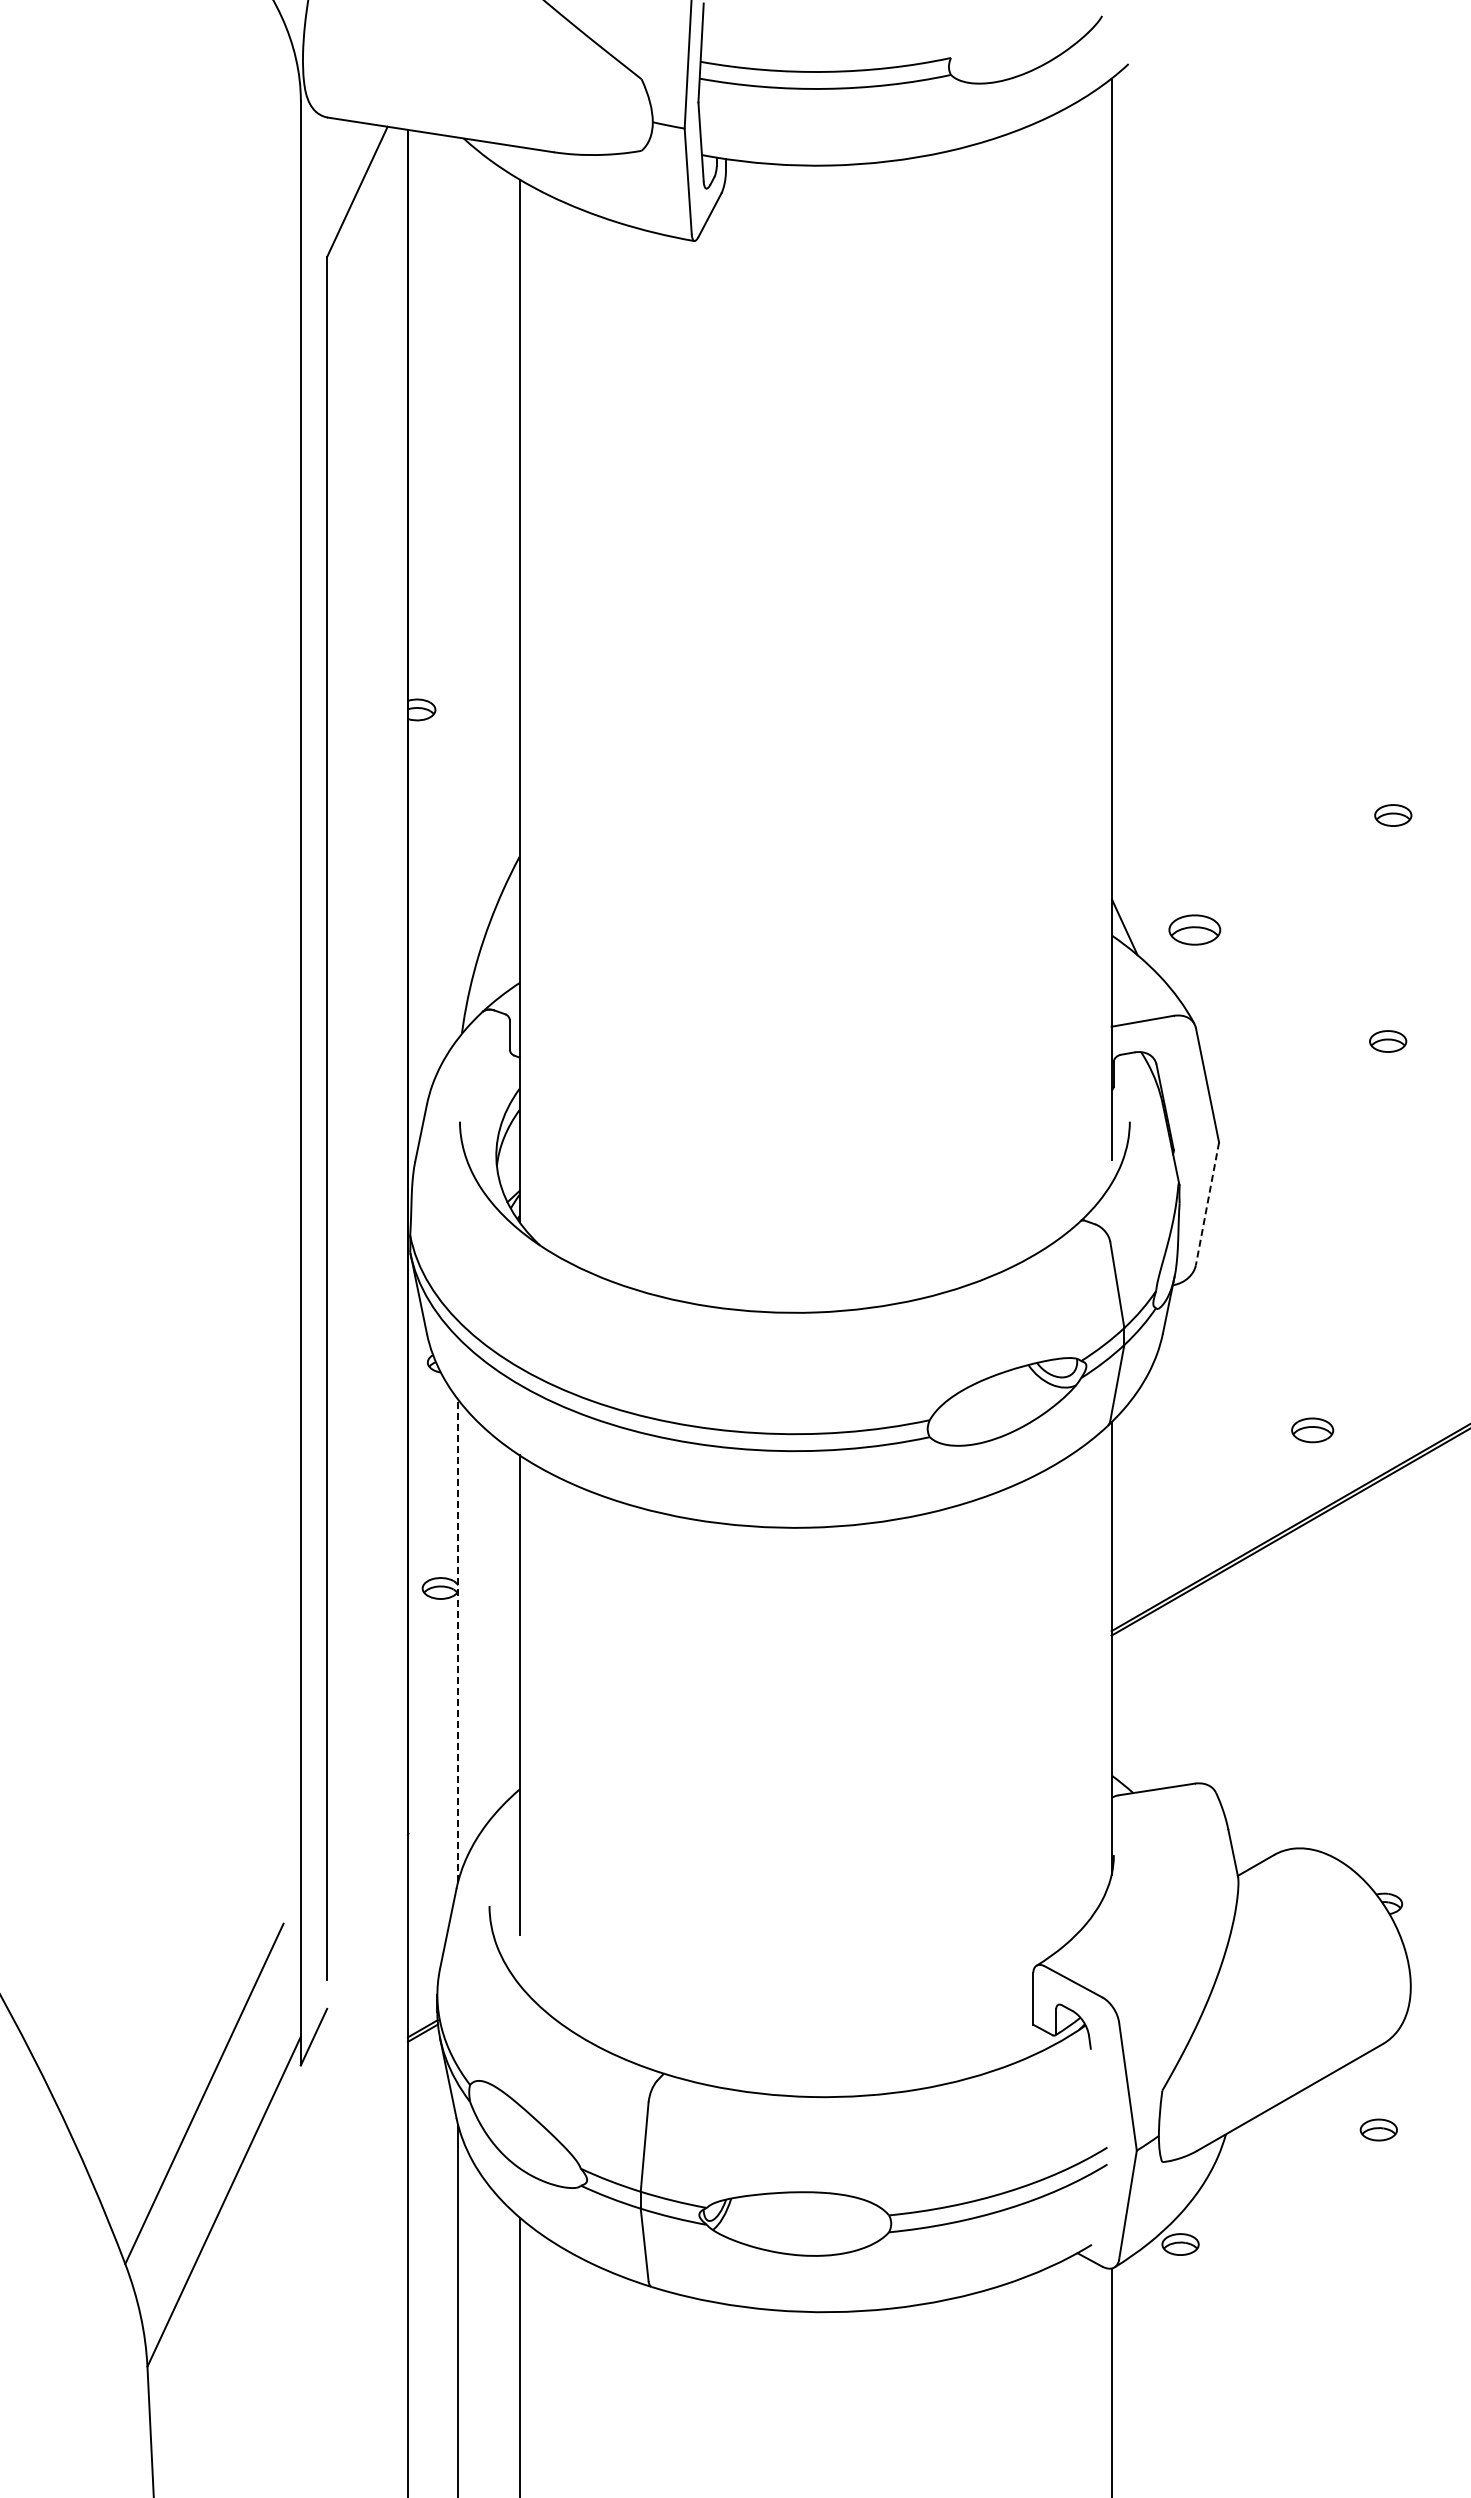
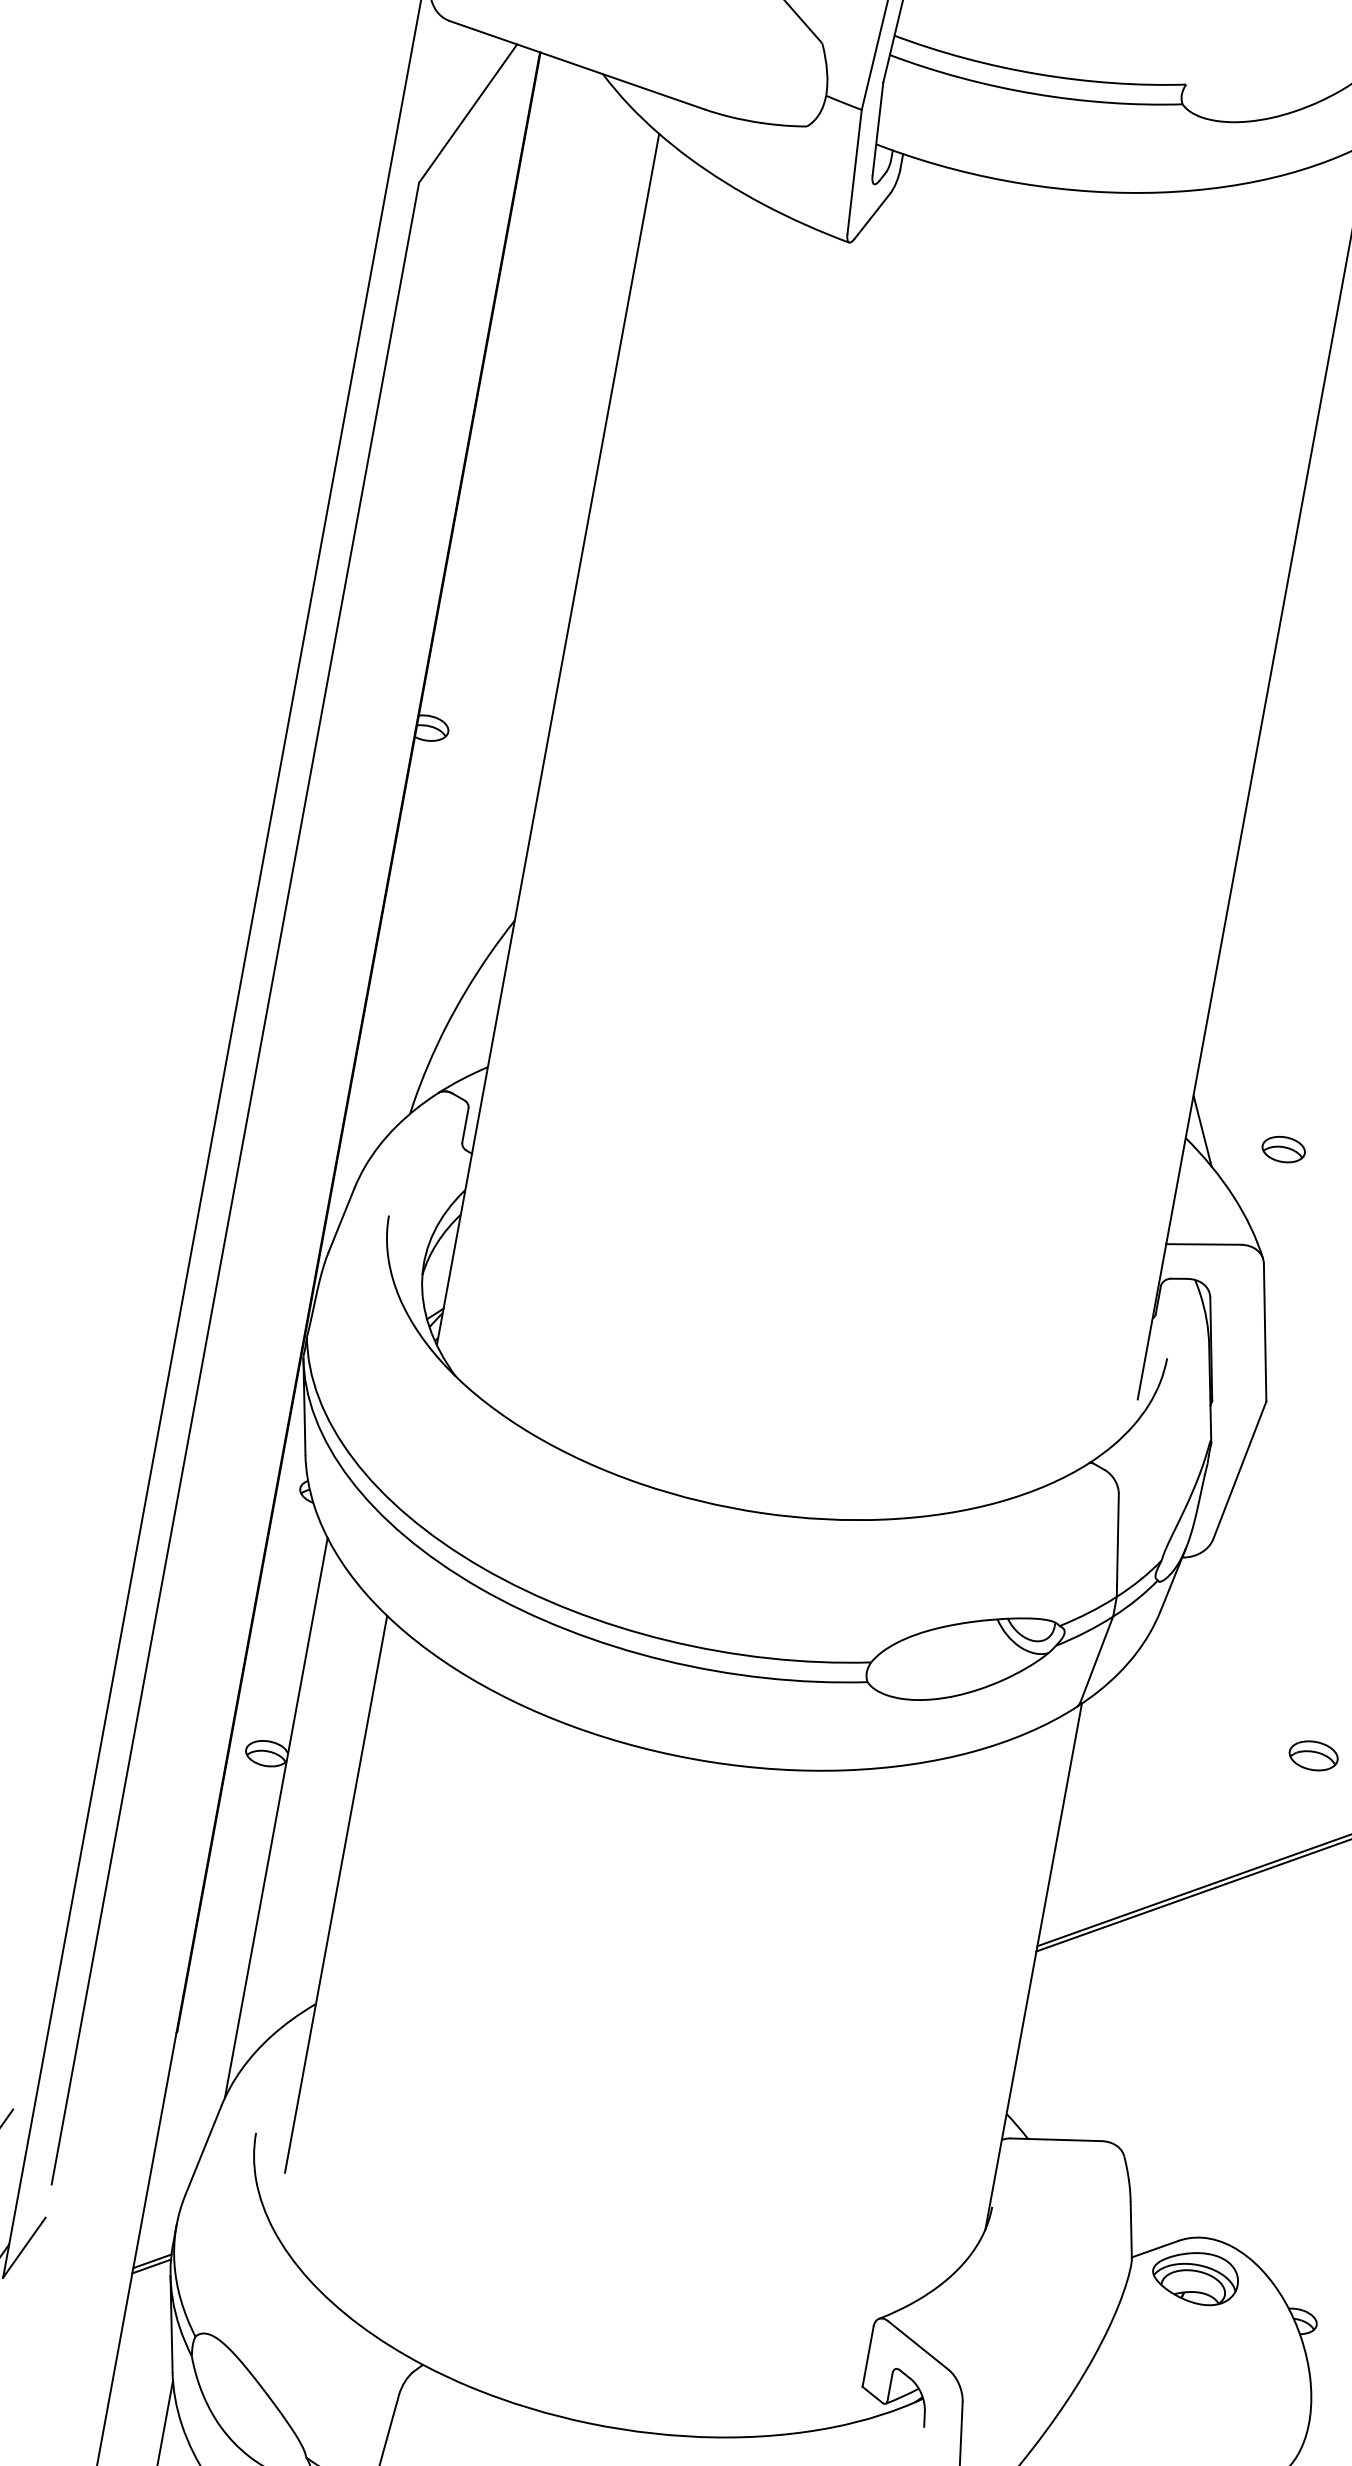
part: (1195, 929) -> (1284, 1149), size x0.71
line: (1207, 1204) -> (1239, 1471), dashed -> solid
line: (458, 1640) -> (276, 1817), dashed -> solid
part: (1293, 1882) -> (1195, 2276), added

